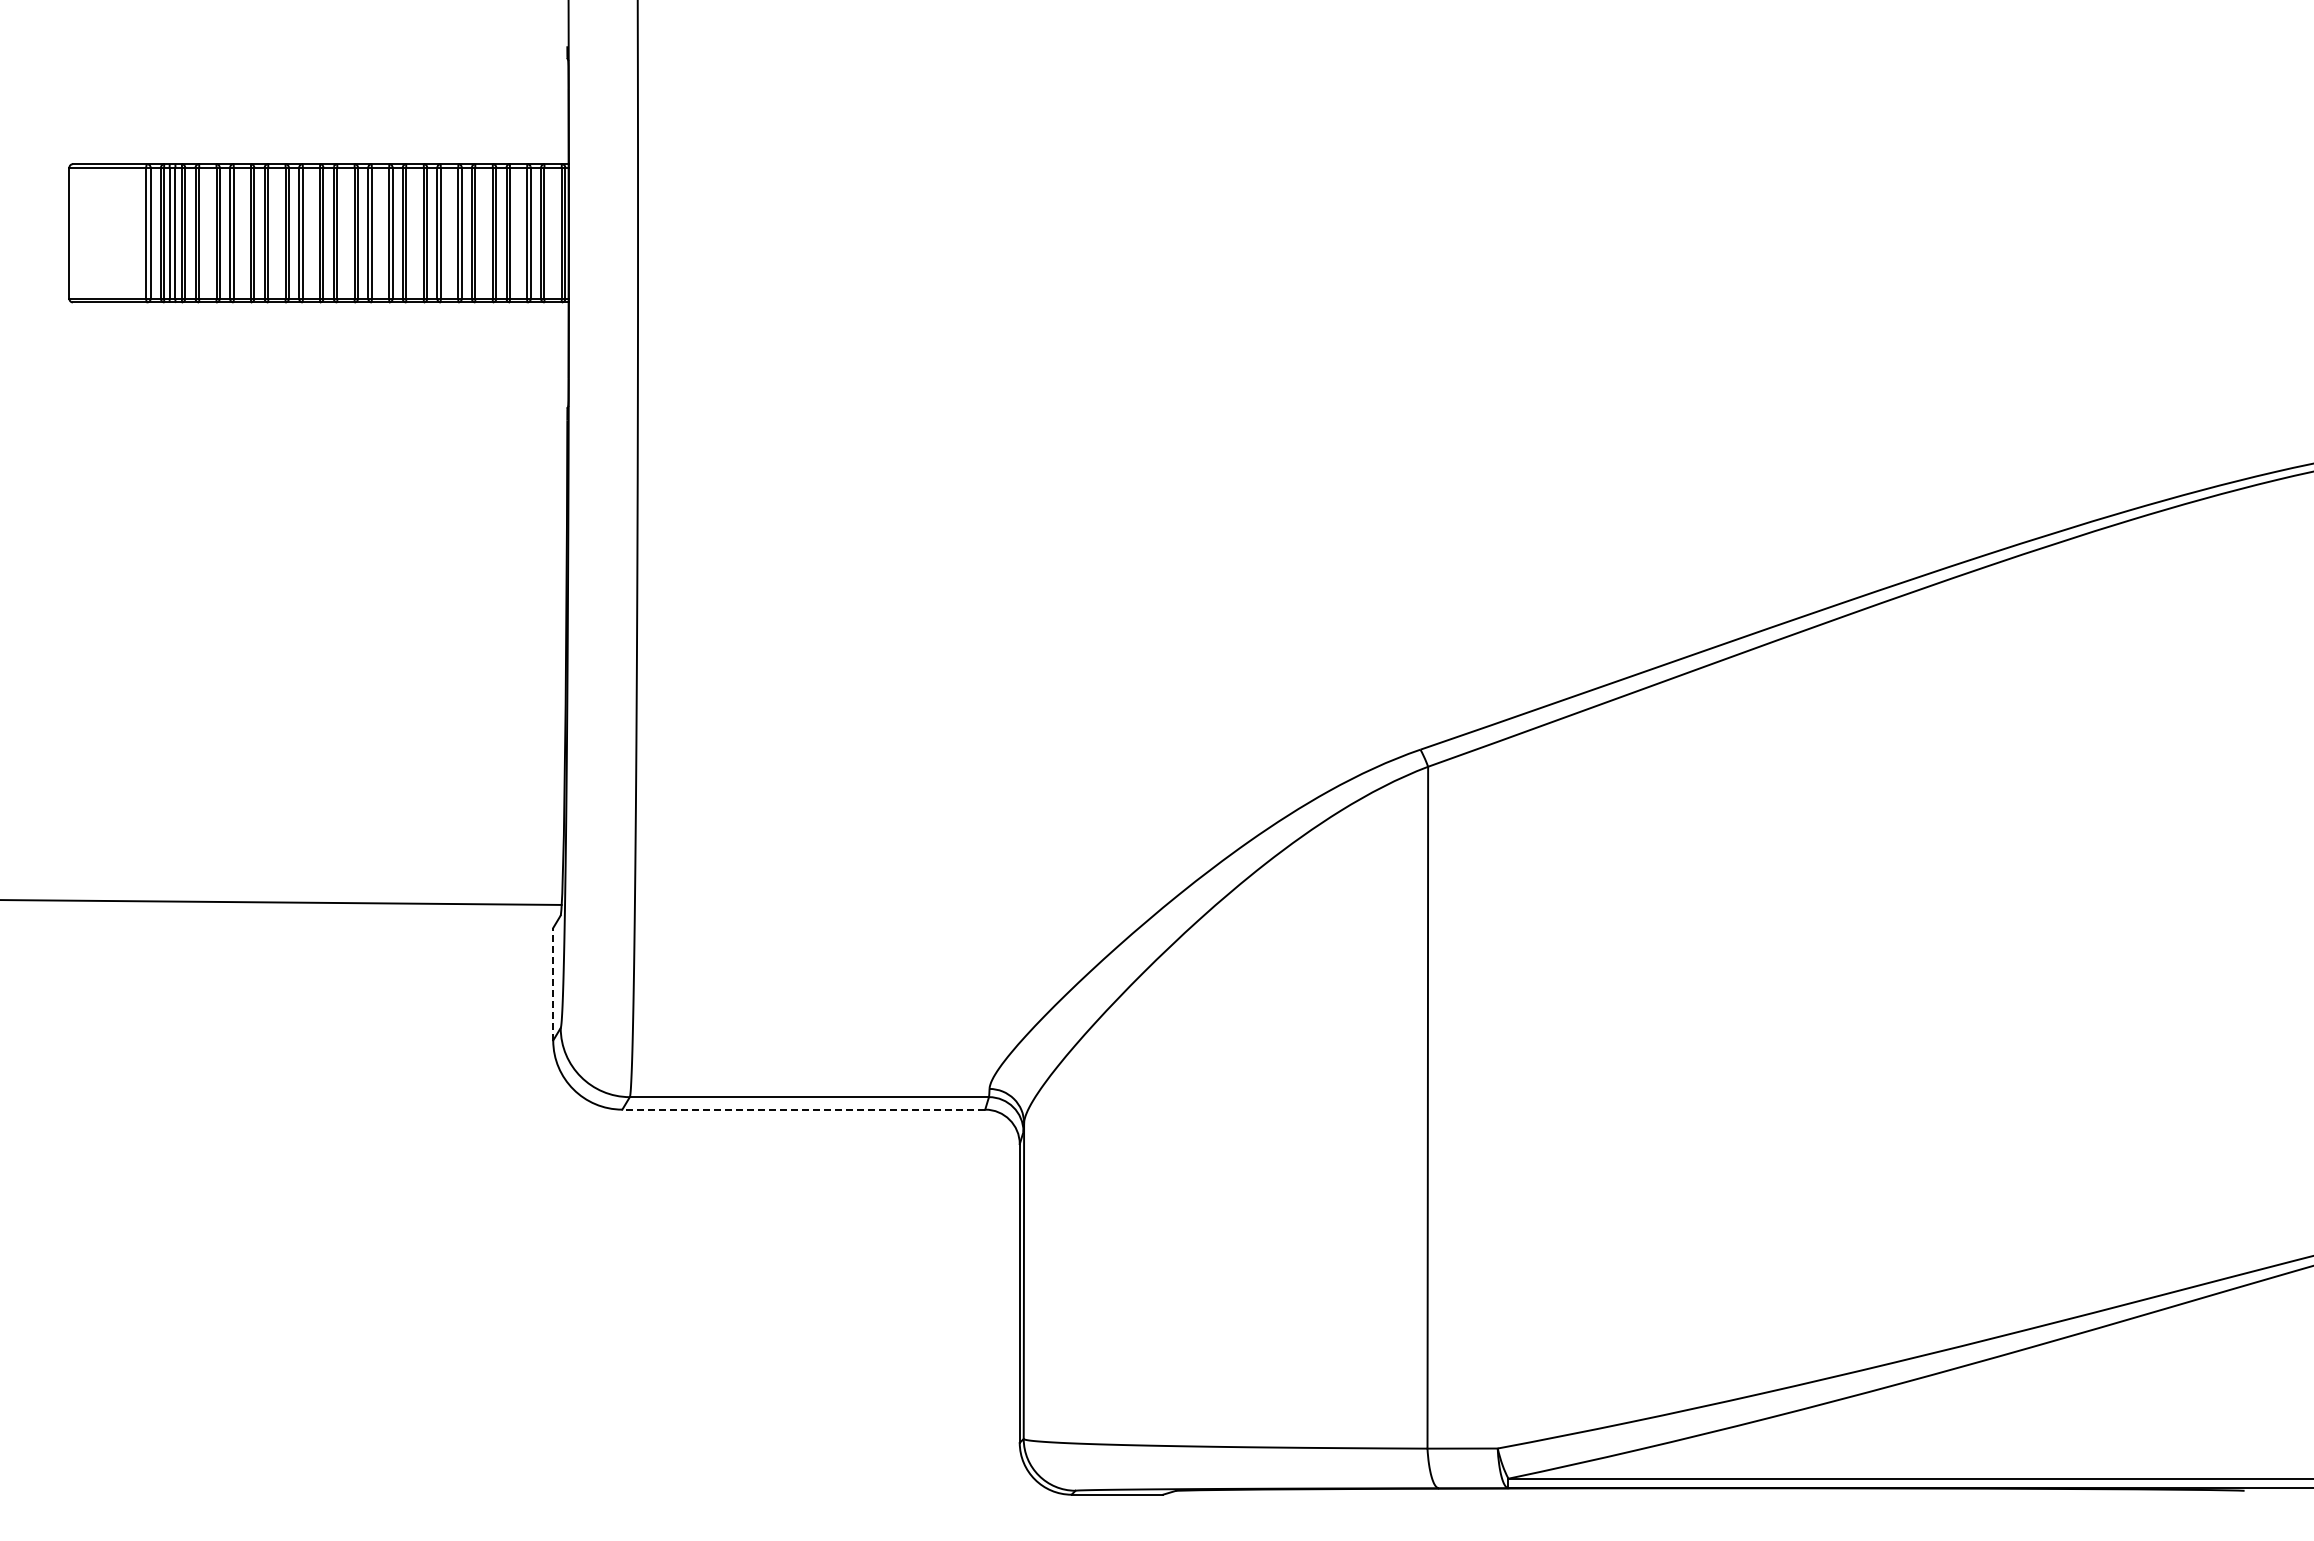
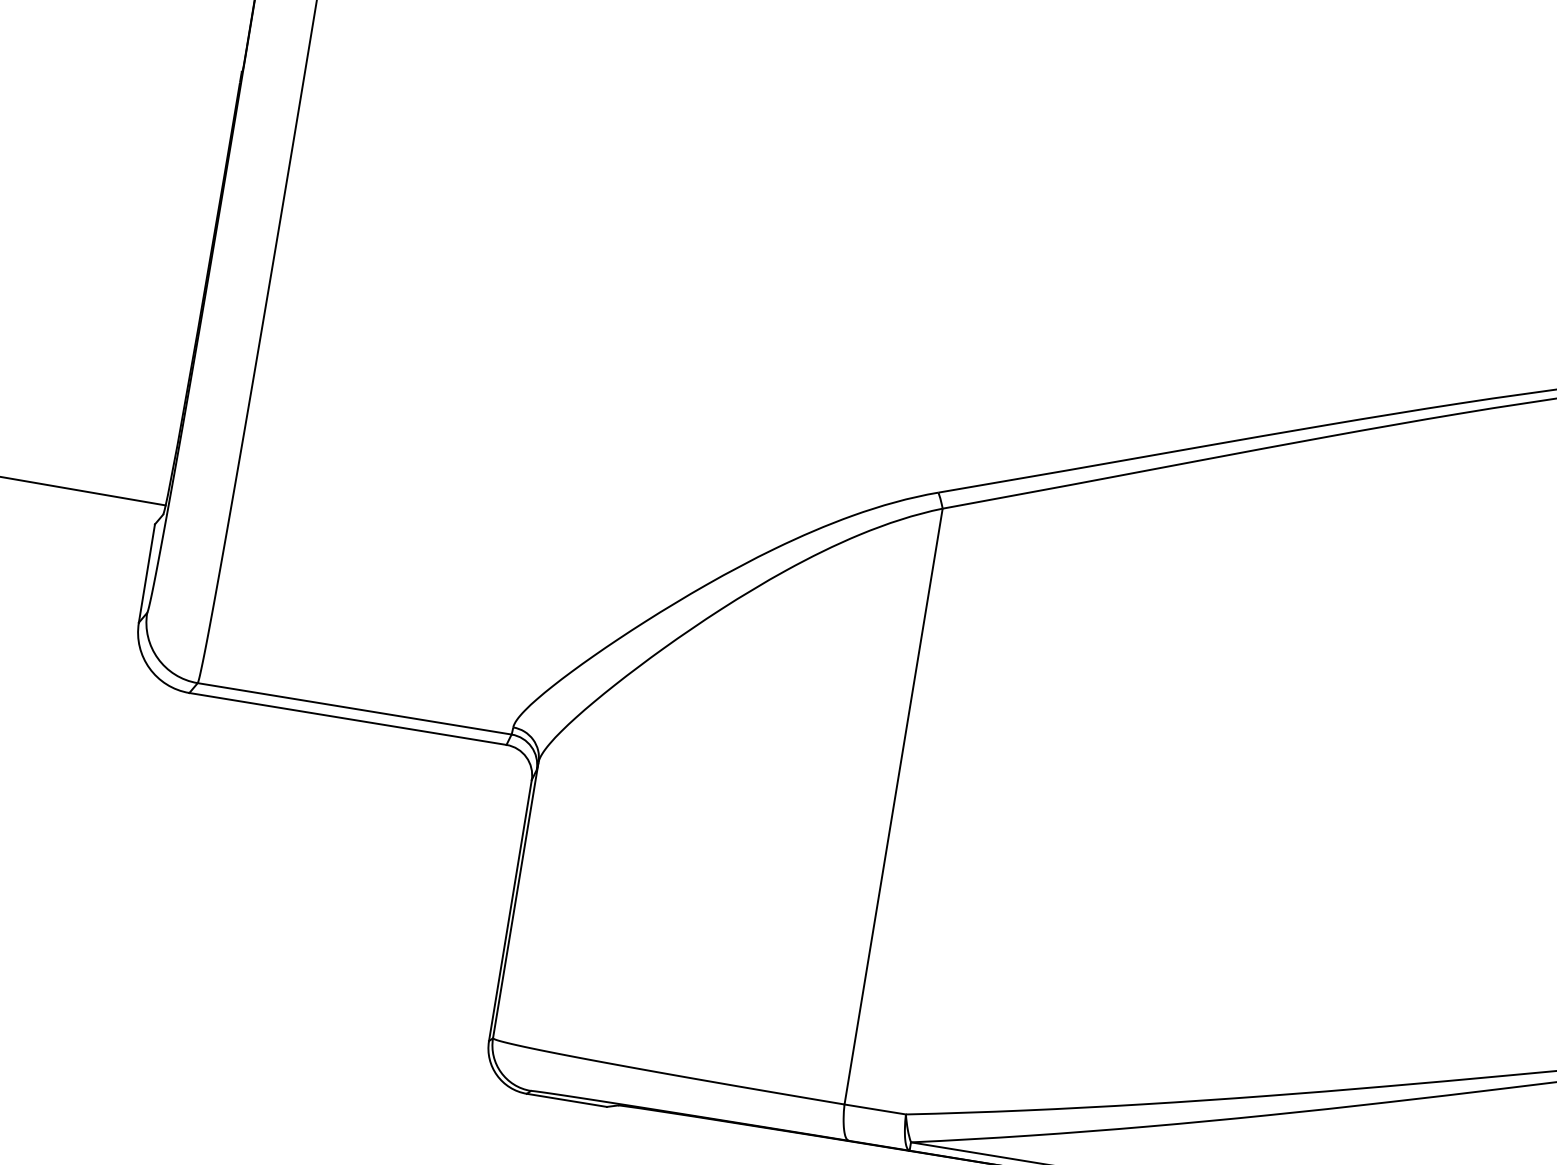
line: (553, 983) -> (147, 572), dashed -> solid
line: (803, 1109) -> (347, 718), dashed -> solid

